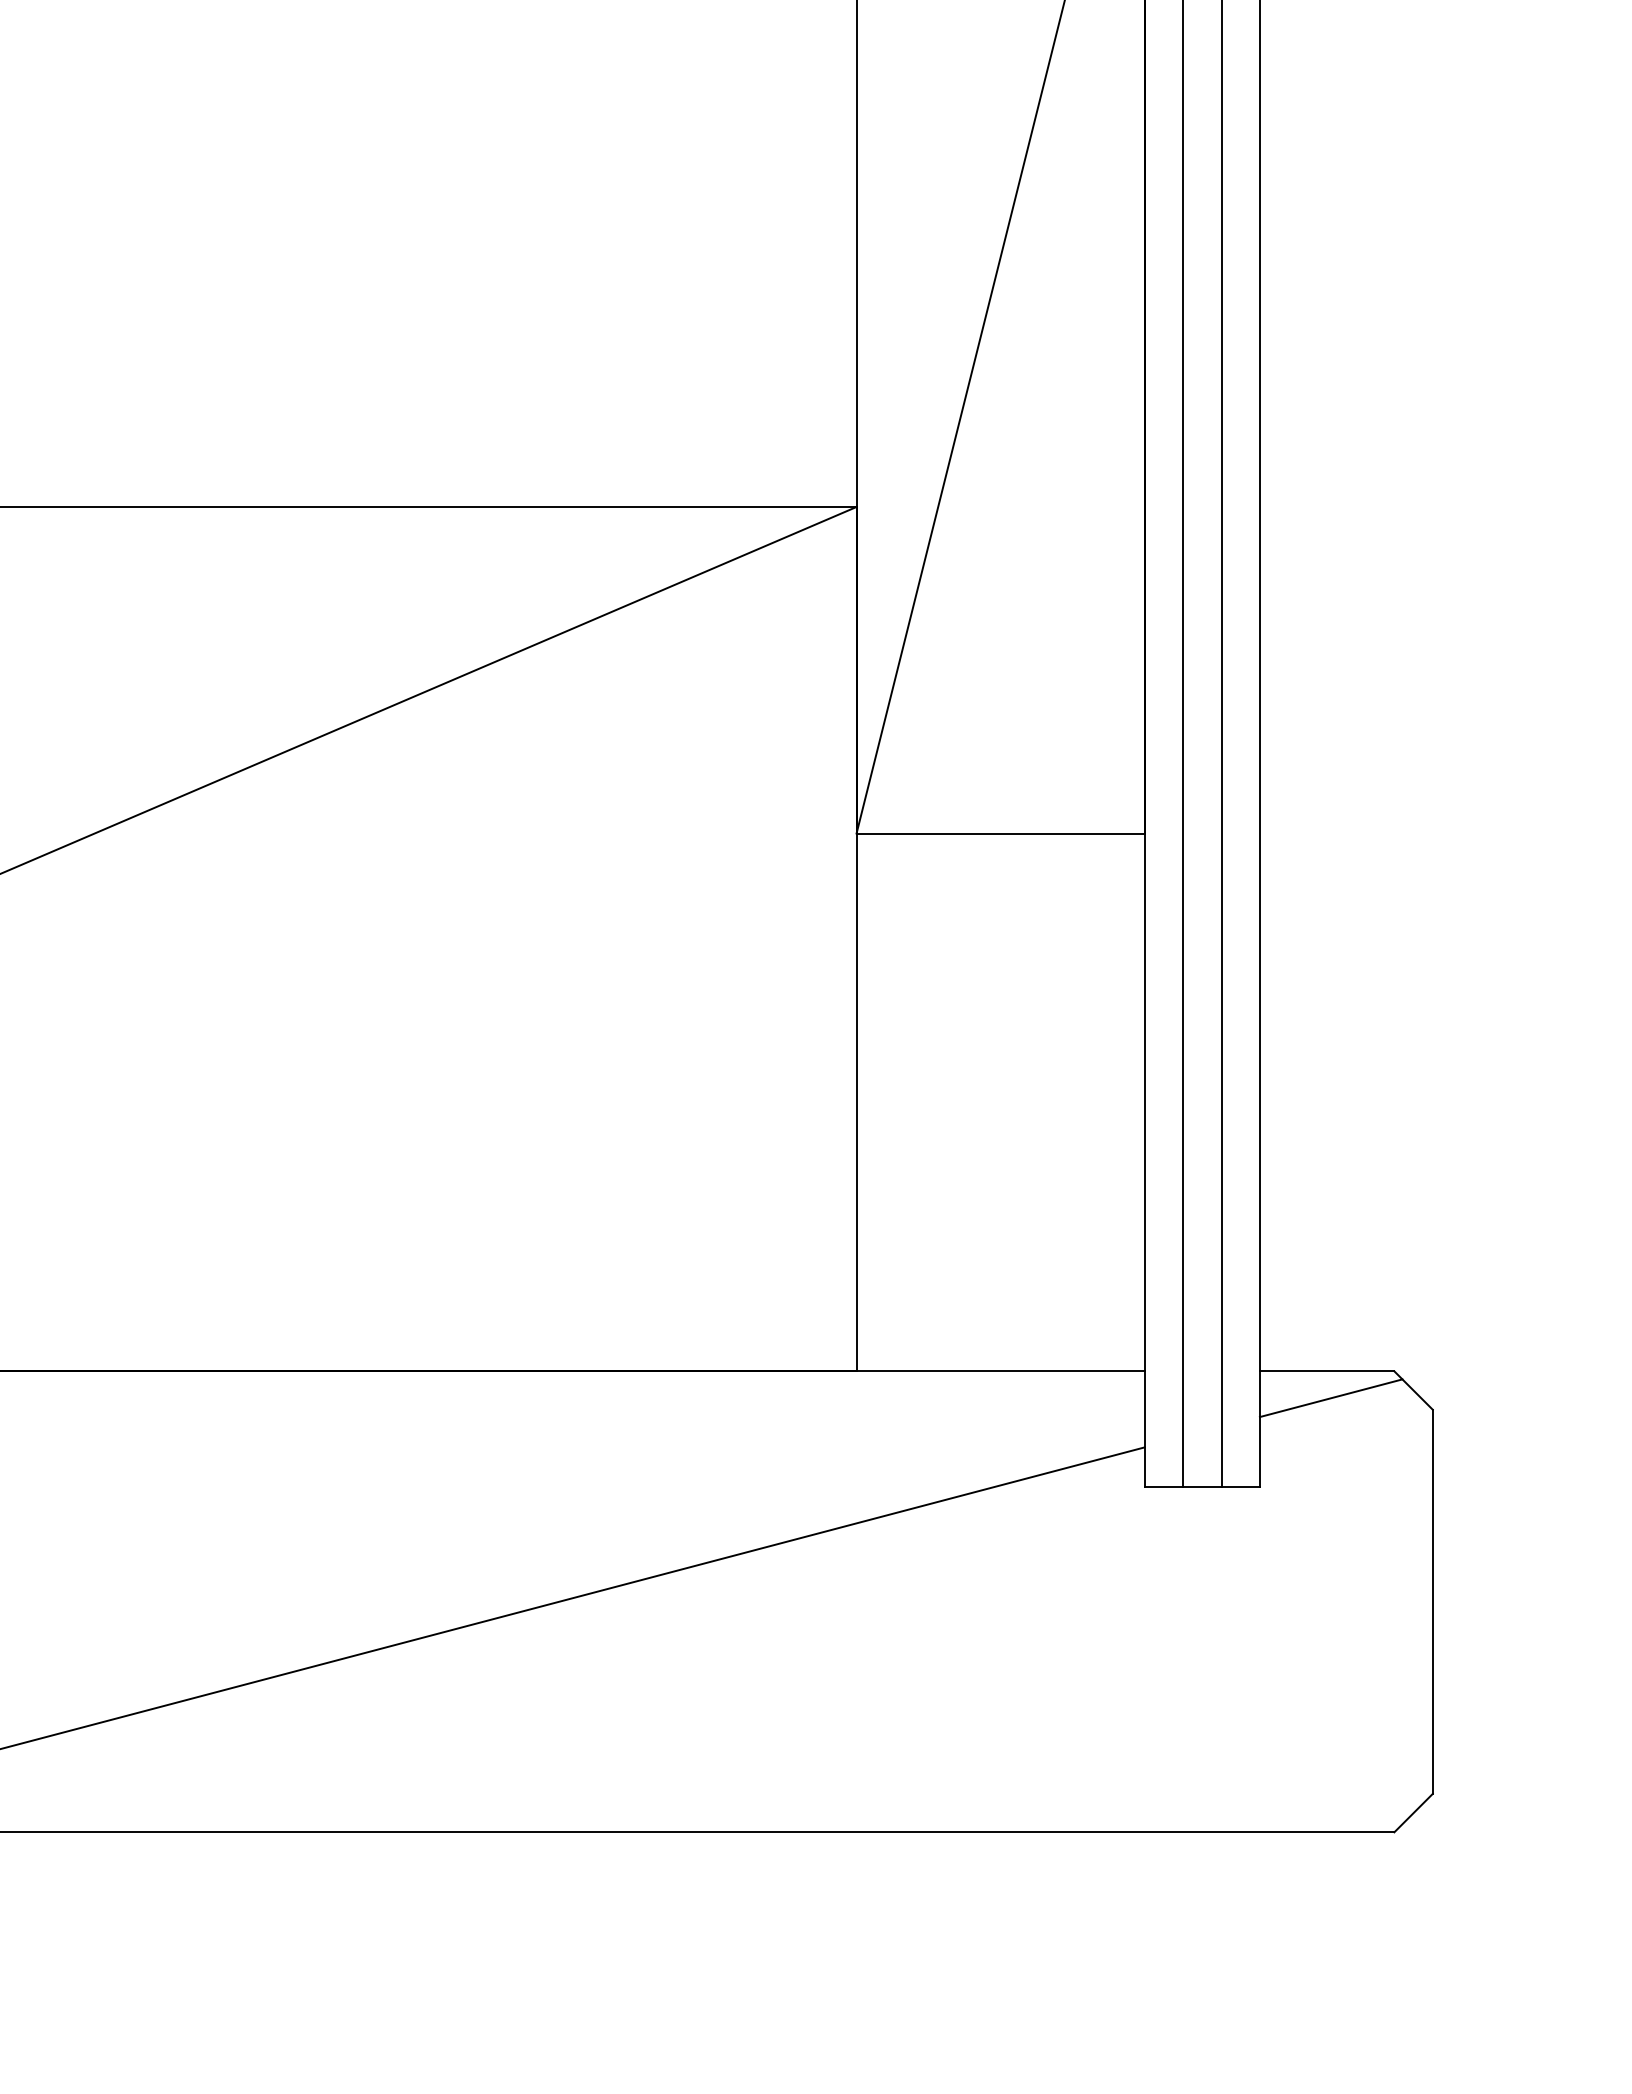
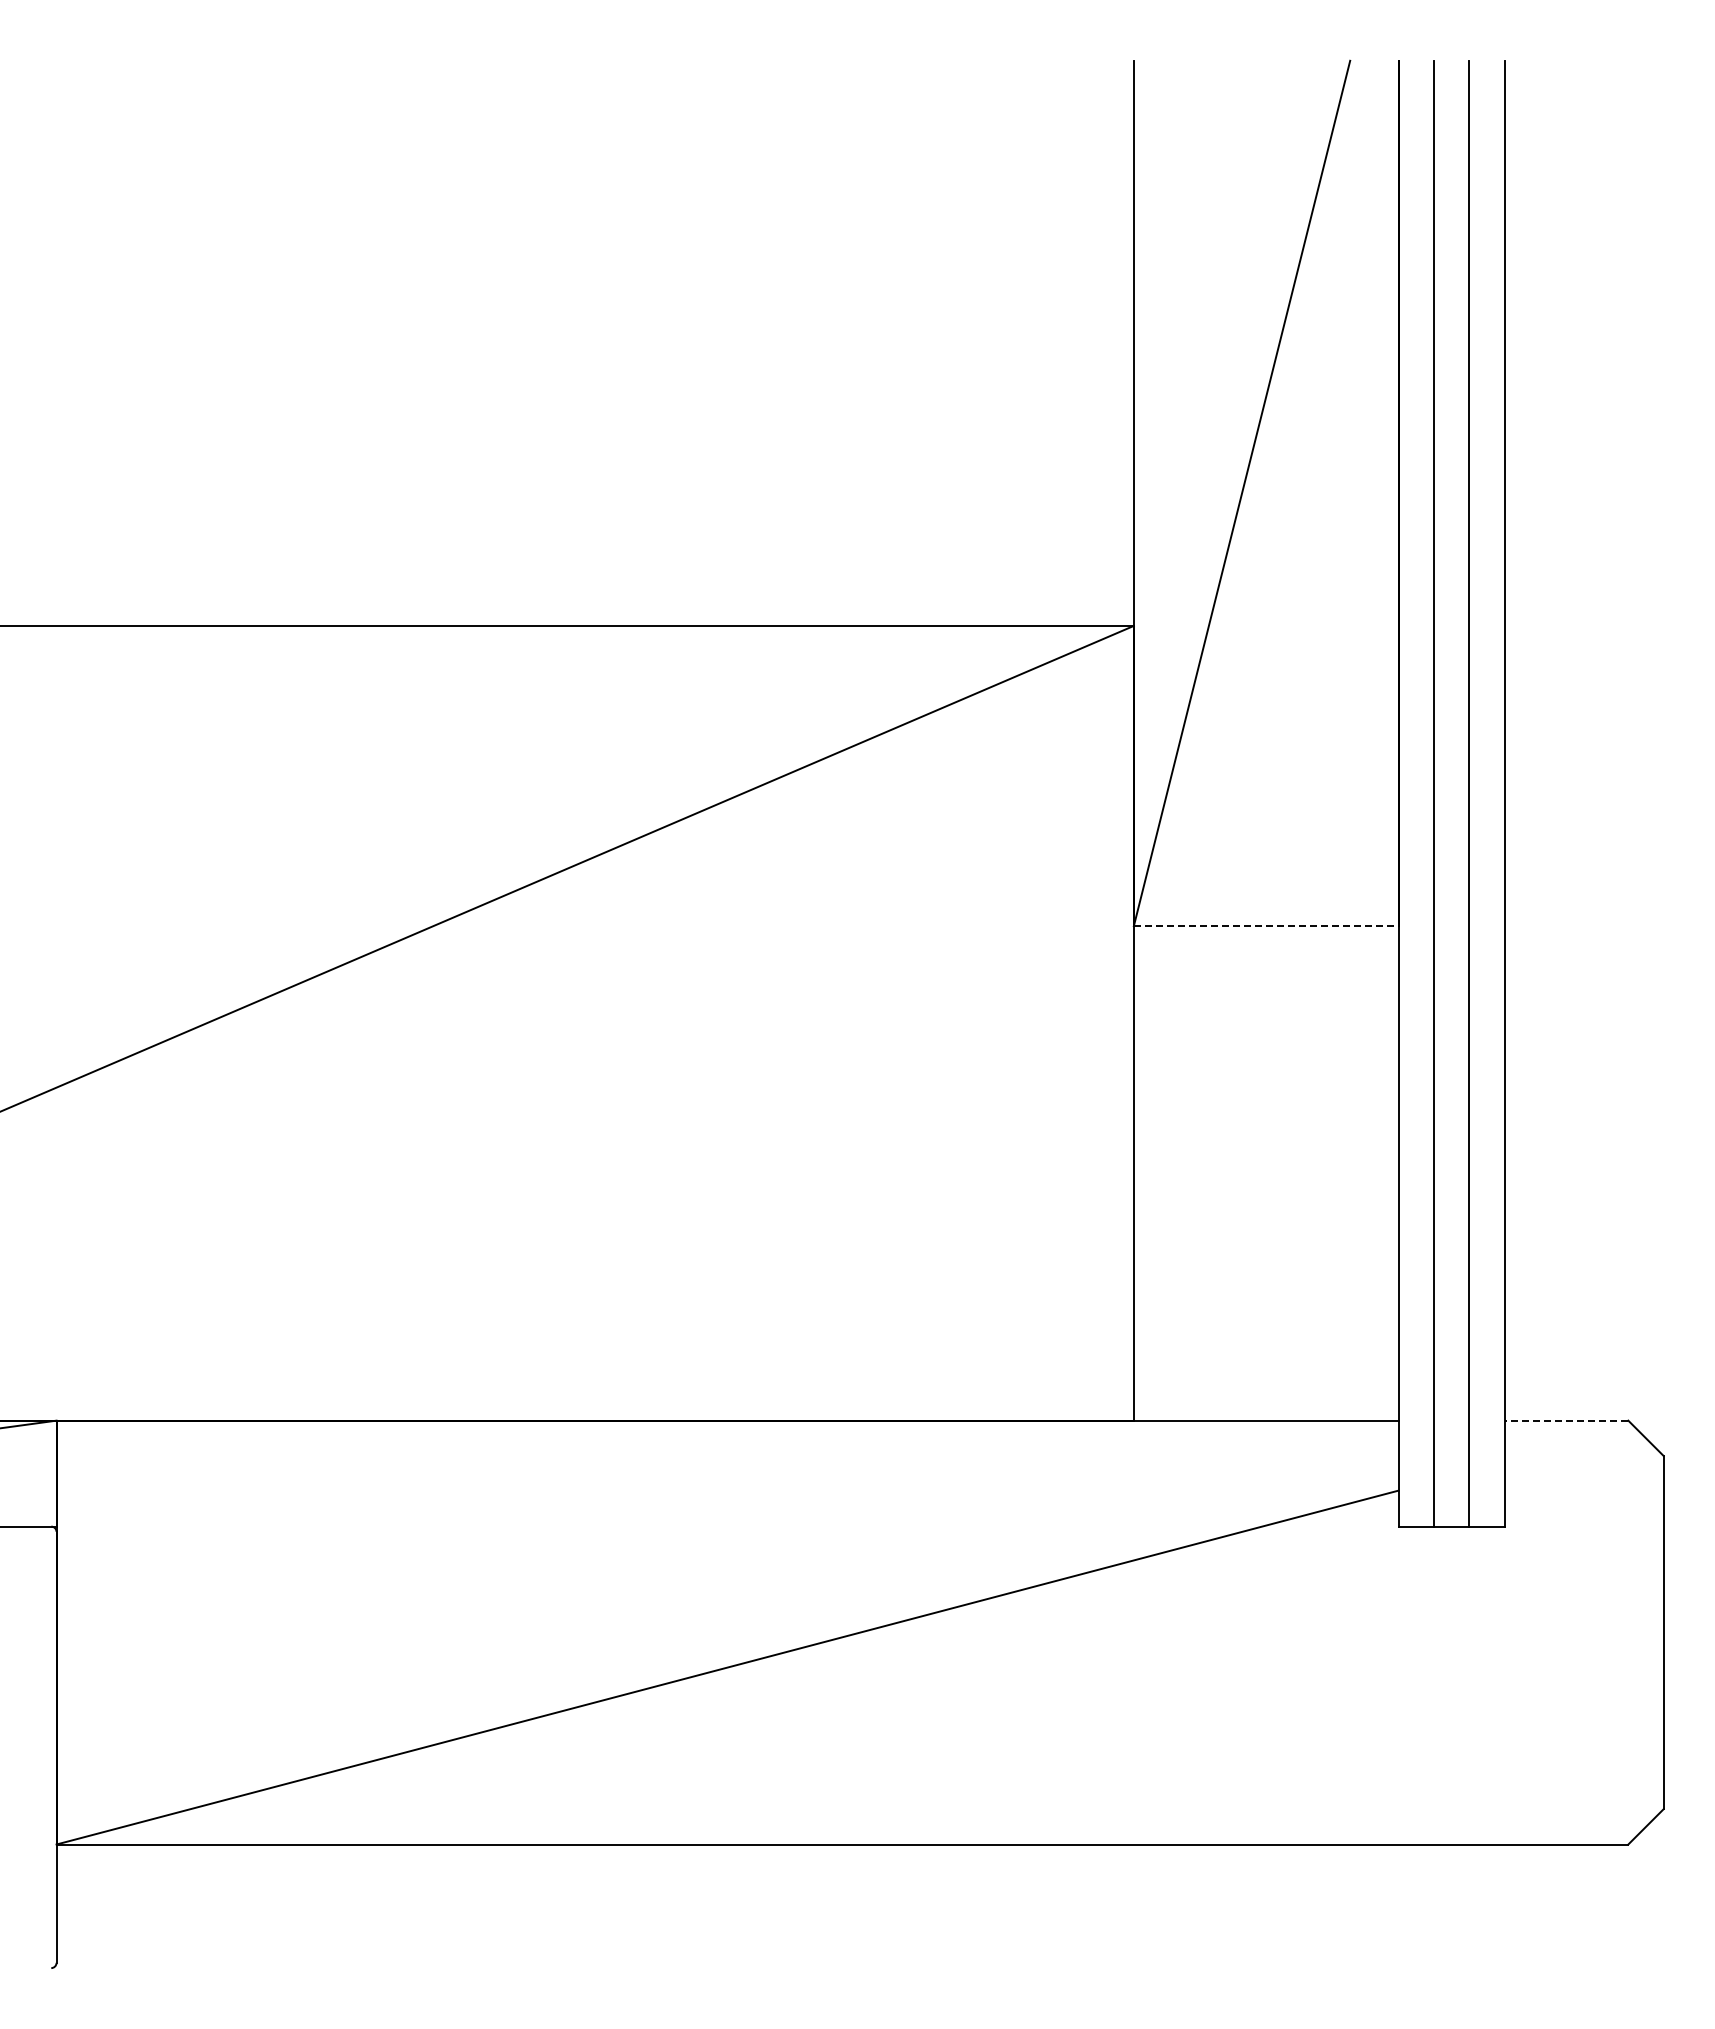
line: (1000, 833) -> (1266, 926), solid -> dashed
line: (1327, 1371) -> (1566, 1420), solid -> dashed
line: (1330, 1398) -> (1569, 1445), removed

